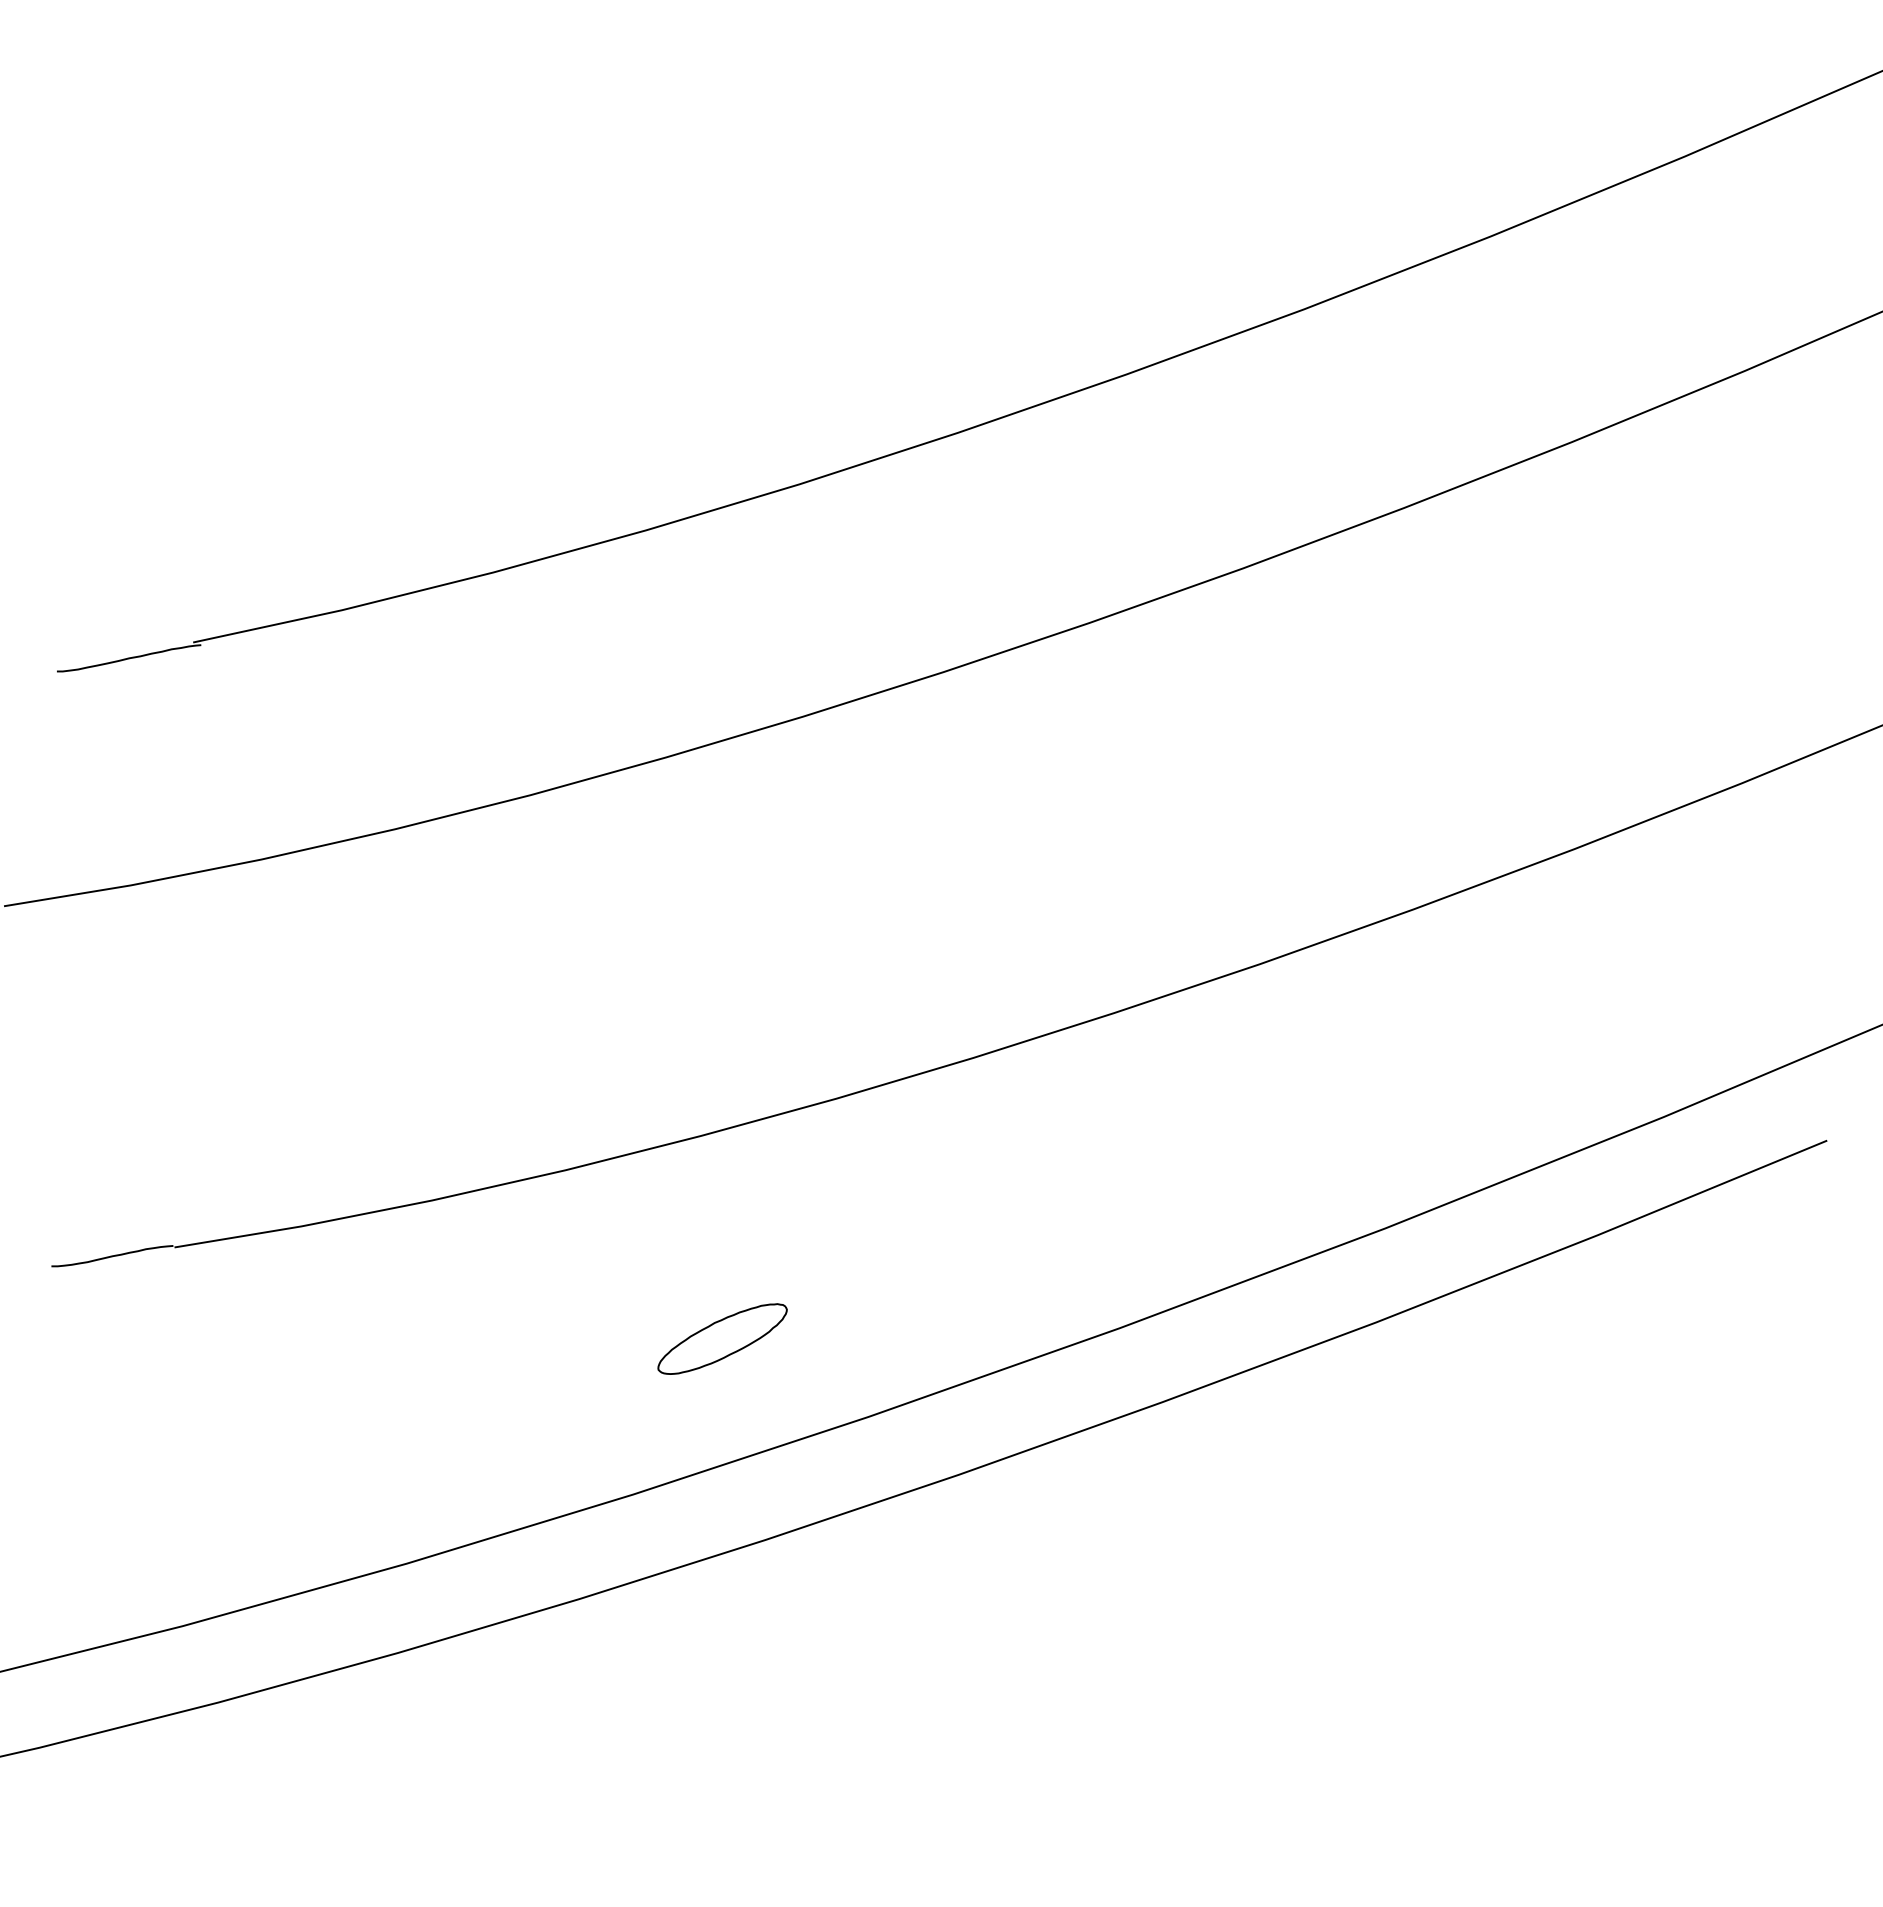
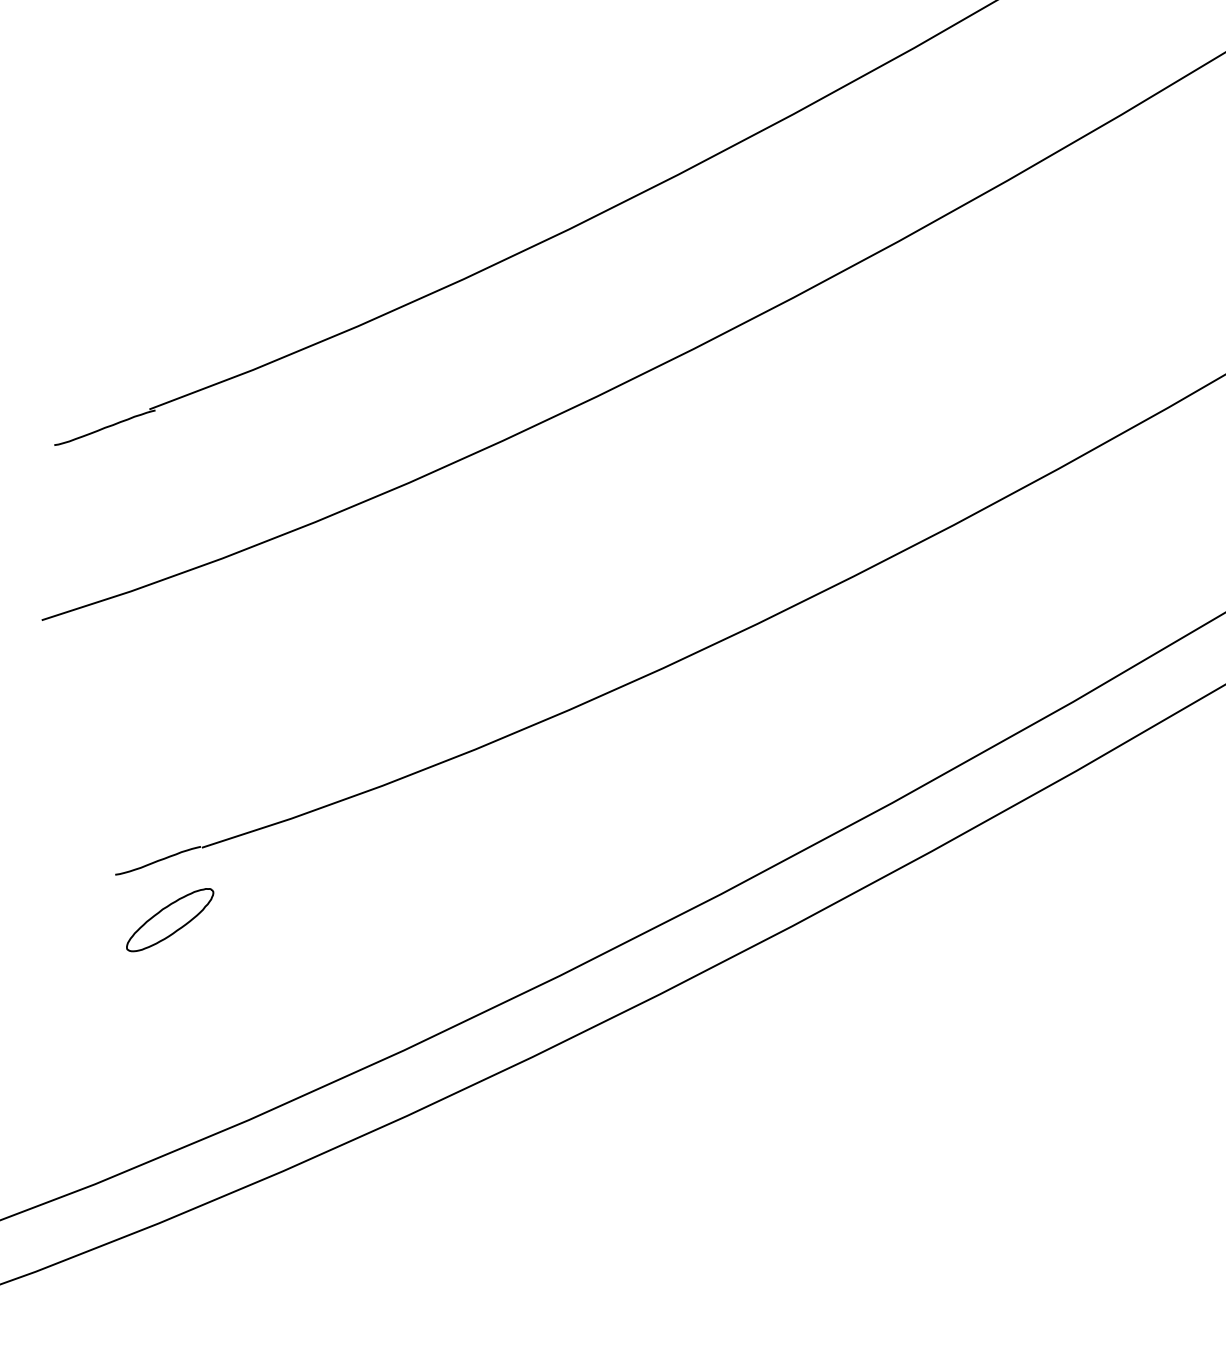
part: (722, 1338) -> (170, 919), moved

